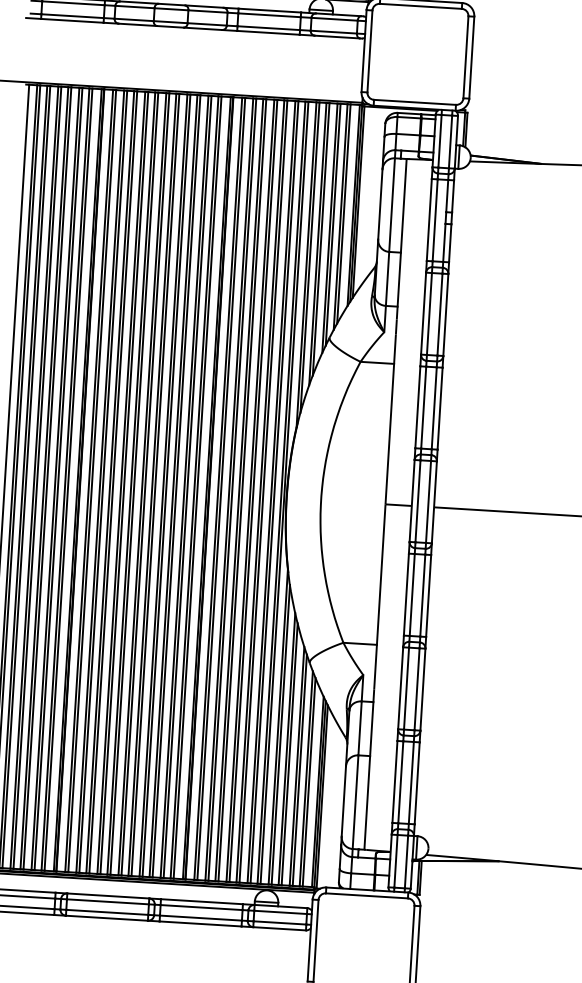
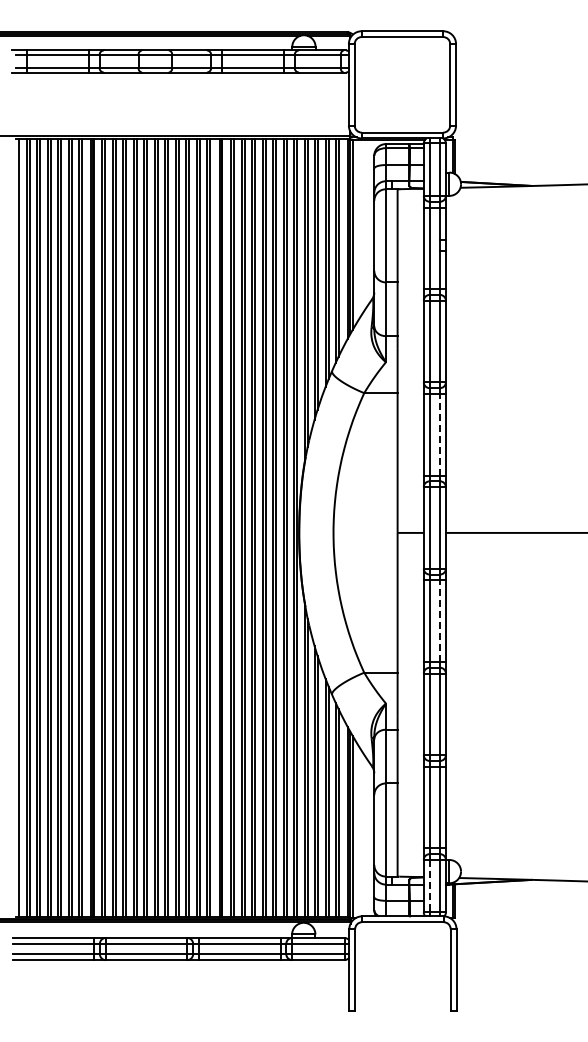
line: (434, 408) -> (440, 434), solid -> dashed
line: (423, 596) -> (440, 621), solid -> dashed
line: (395, 861) -> (429, 886), solid -> dashed

